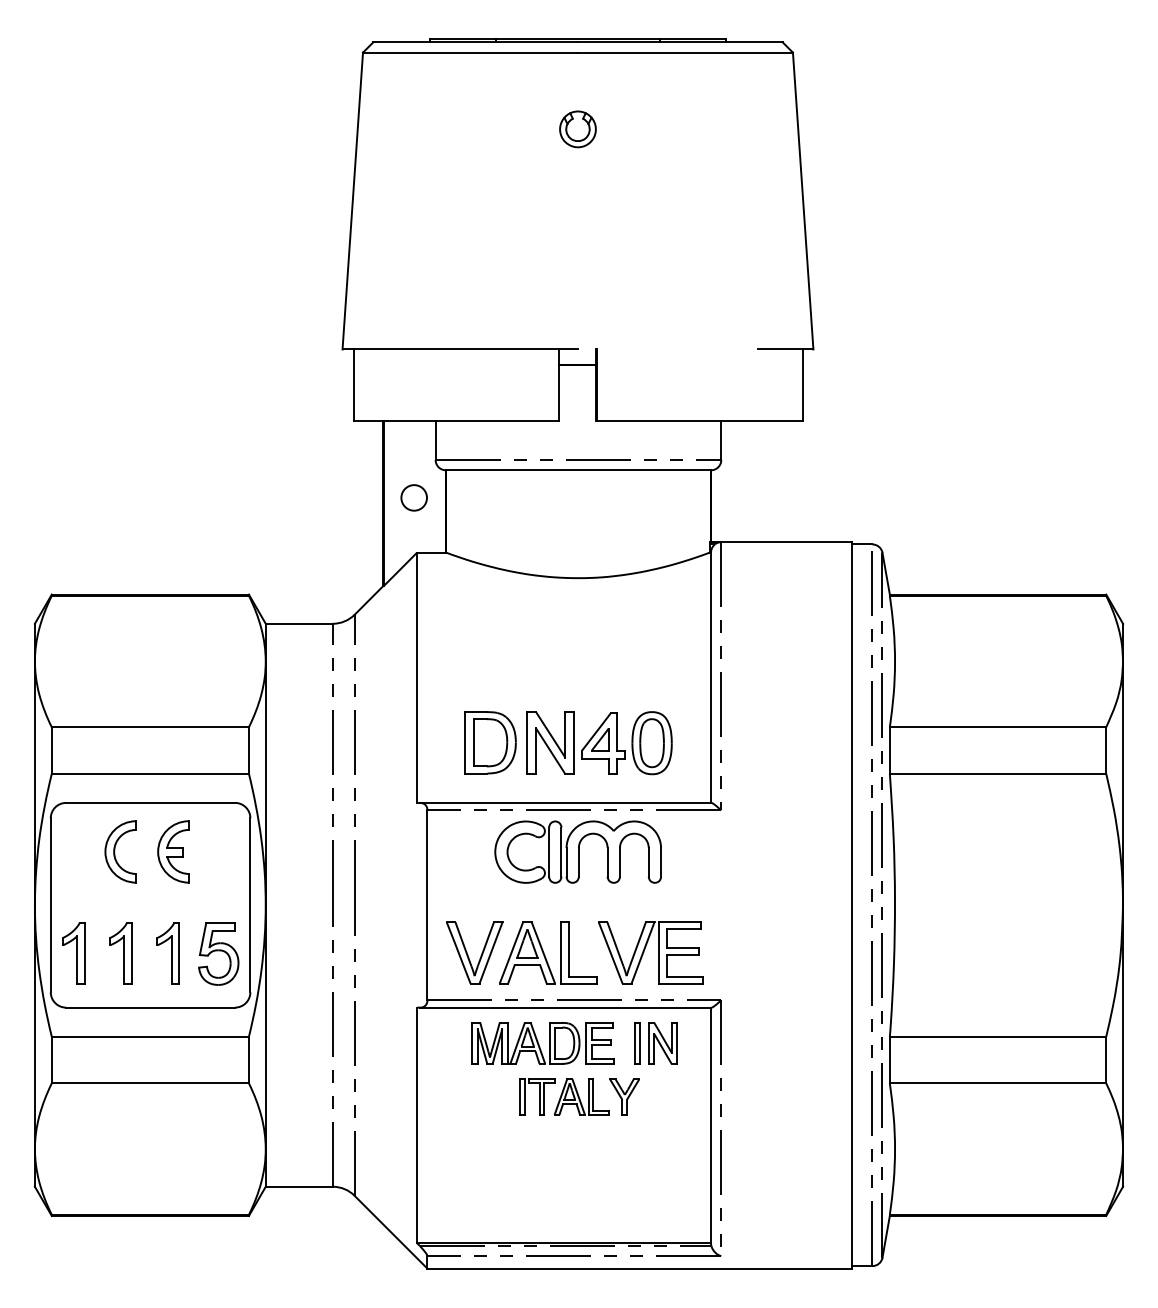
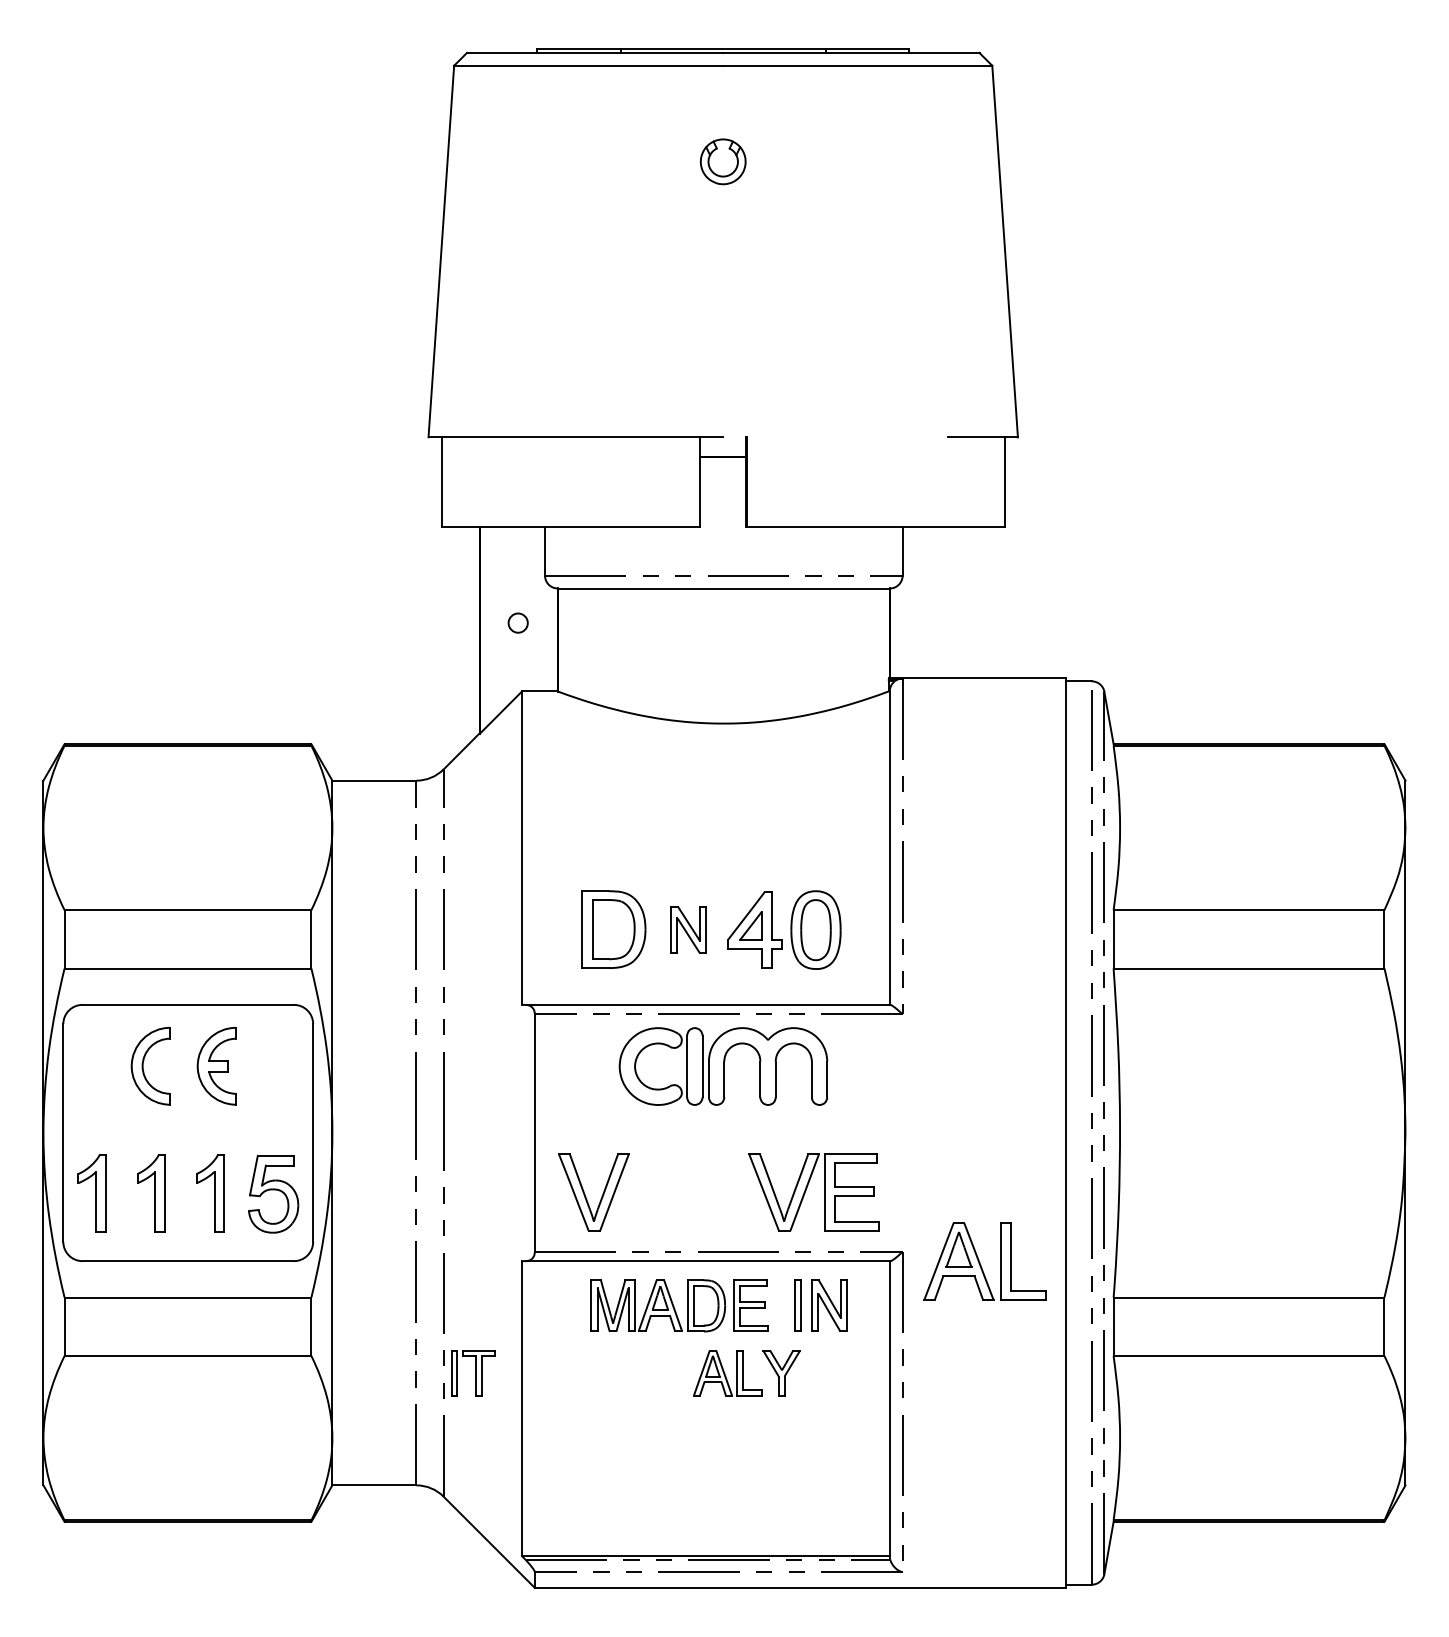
circle: (414, 498) -> (518, 623), size x0.6
part: (550, 742) -> (688, 929), size x0.6
part: (547, 952) -> (984, 1261), moved
part: (537, 1097) -> (473, 1373), moved

